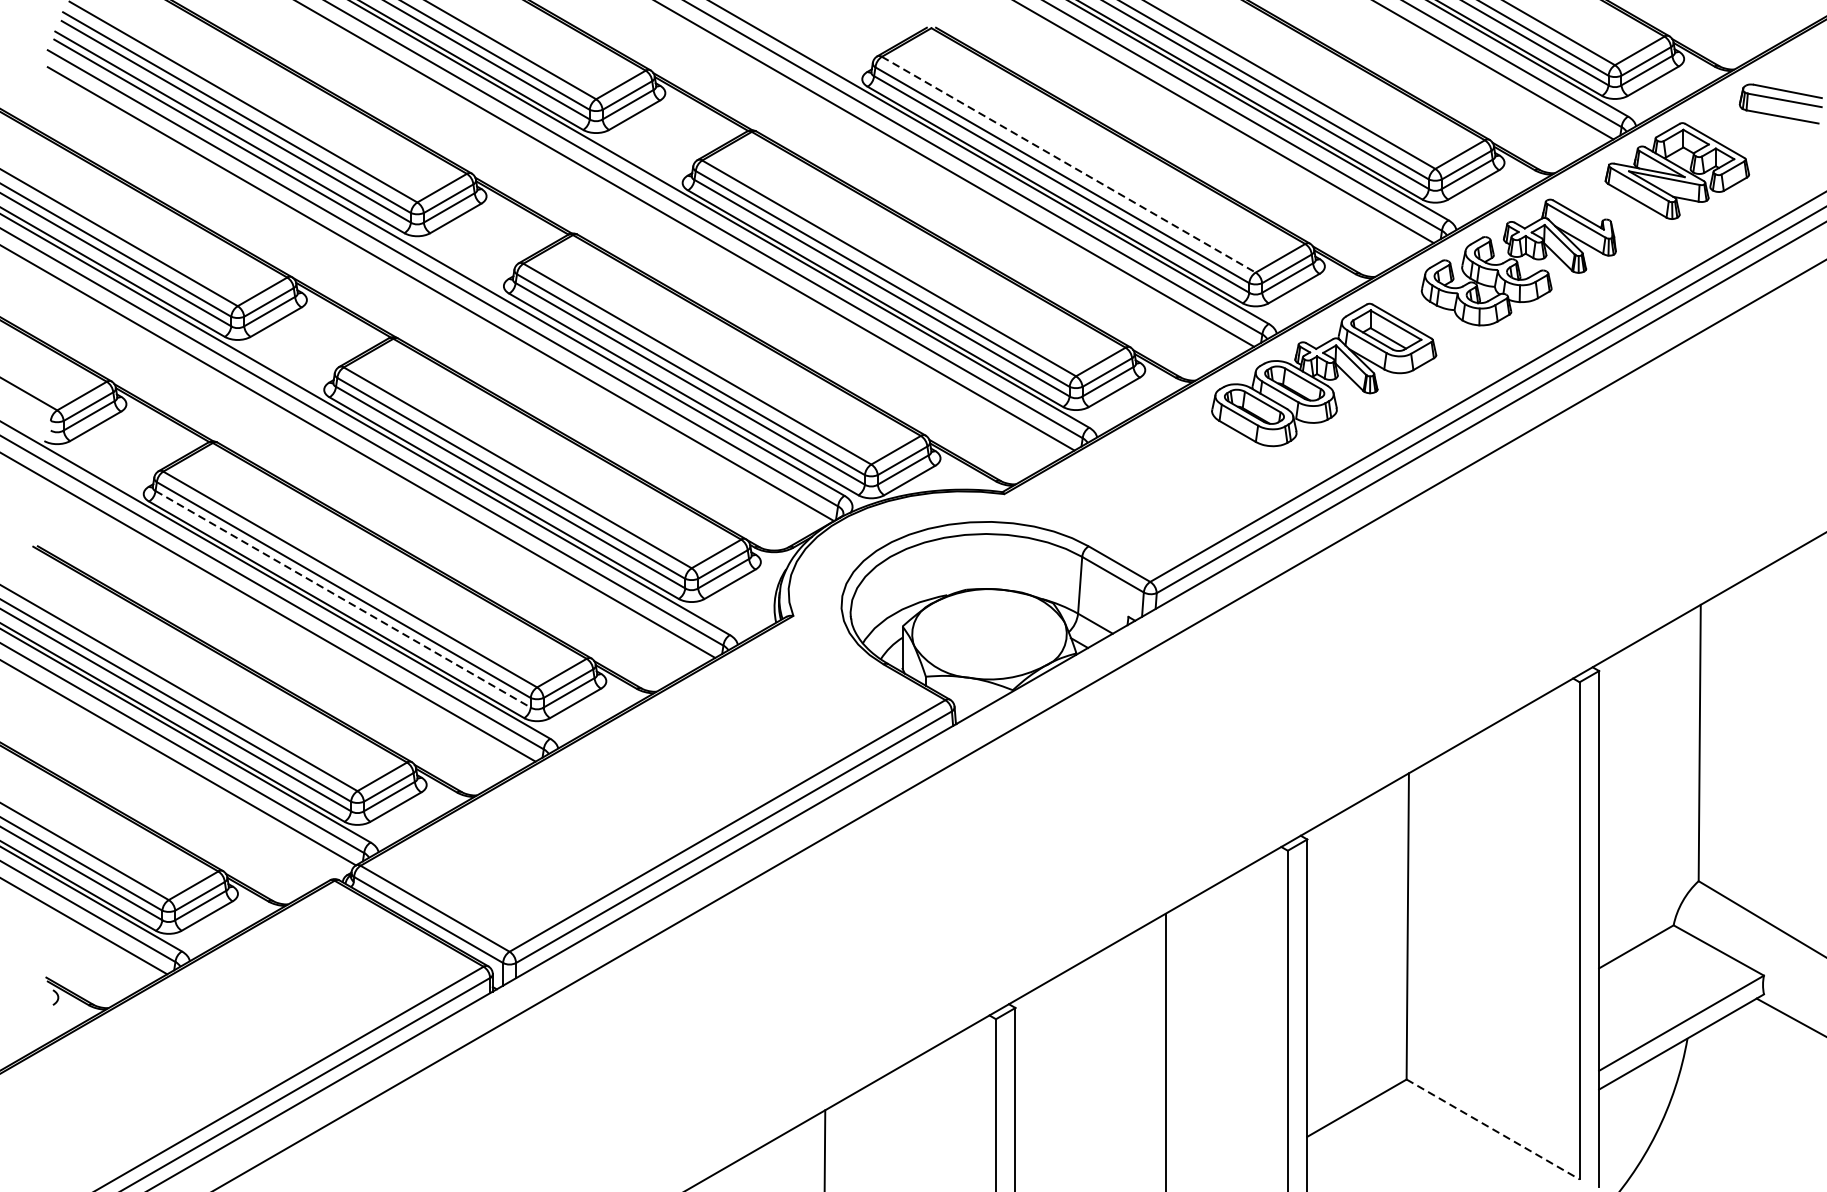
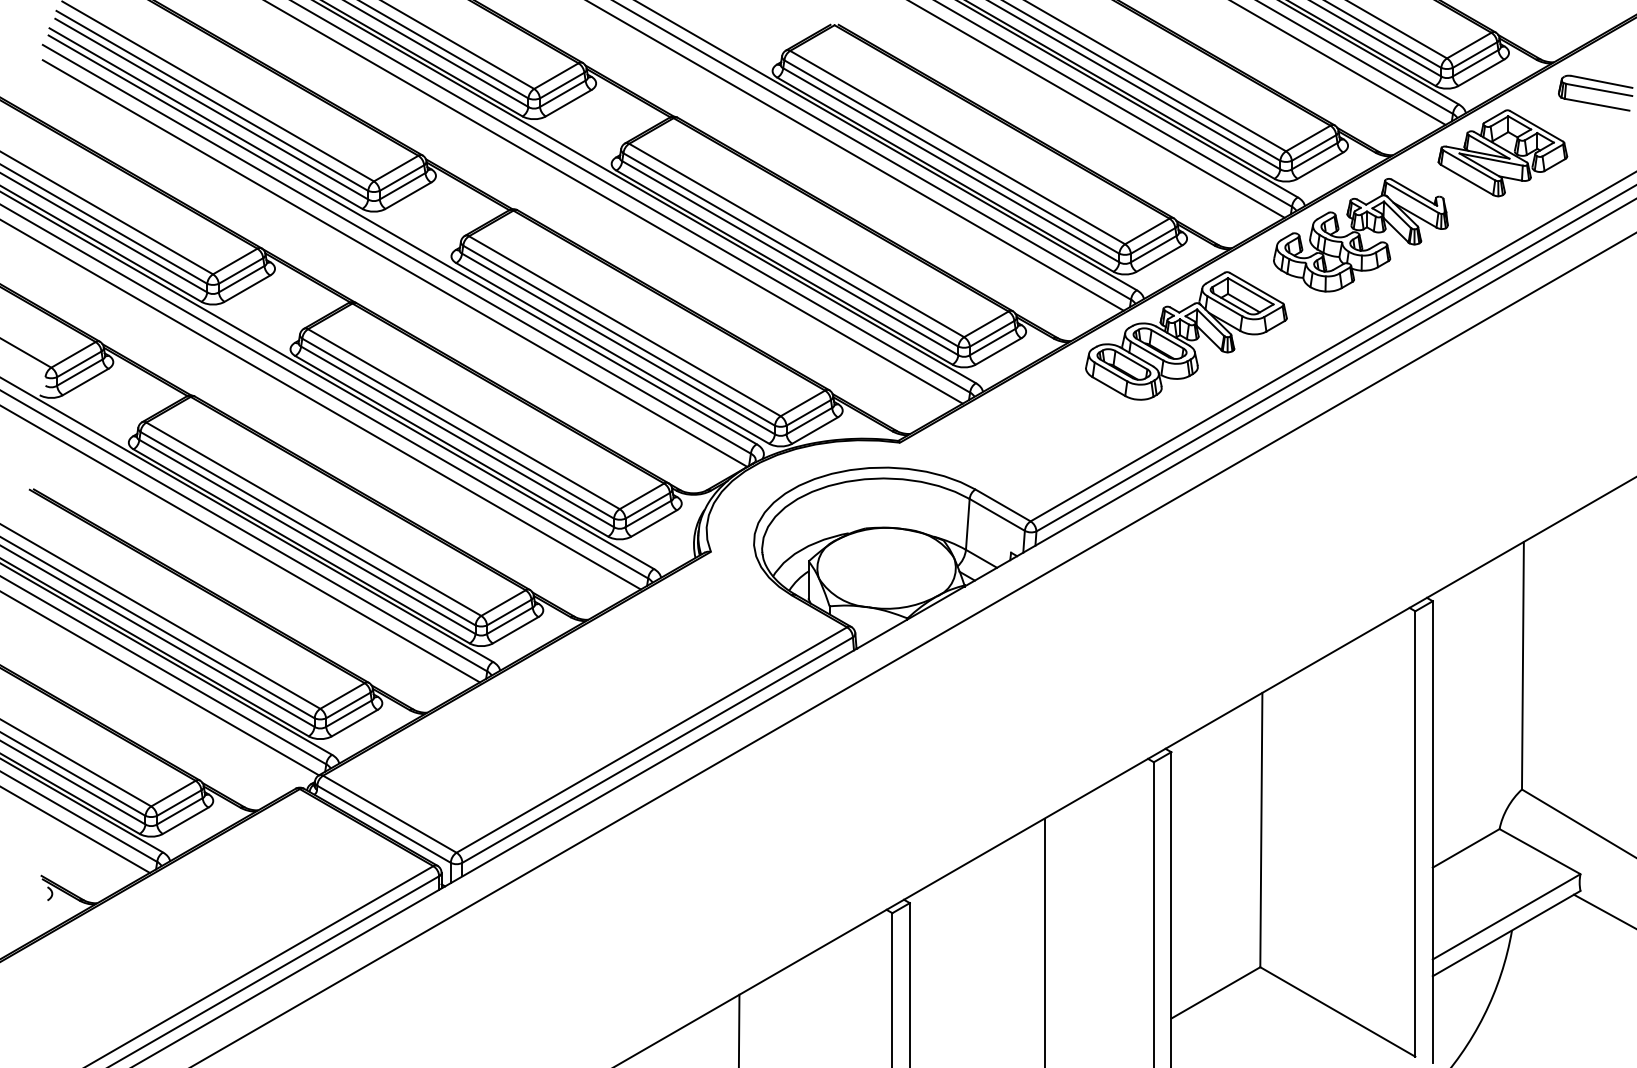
line: (1069, 164) -> (958, 147), dashed -> solid
line: (343, 599) -> (307, 537), dashed -> solid
line: (1492, 1128) -> (1337, 1011), dashed -> solid

